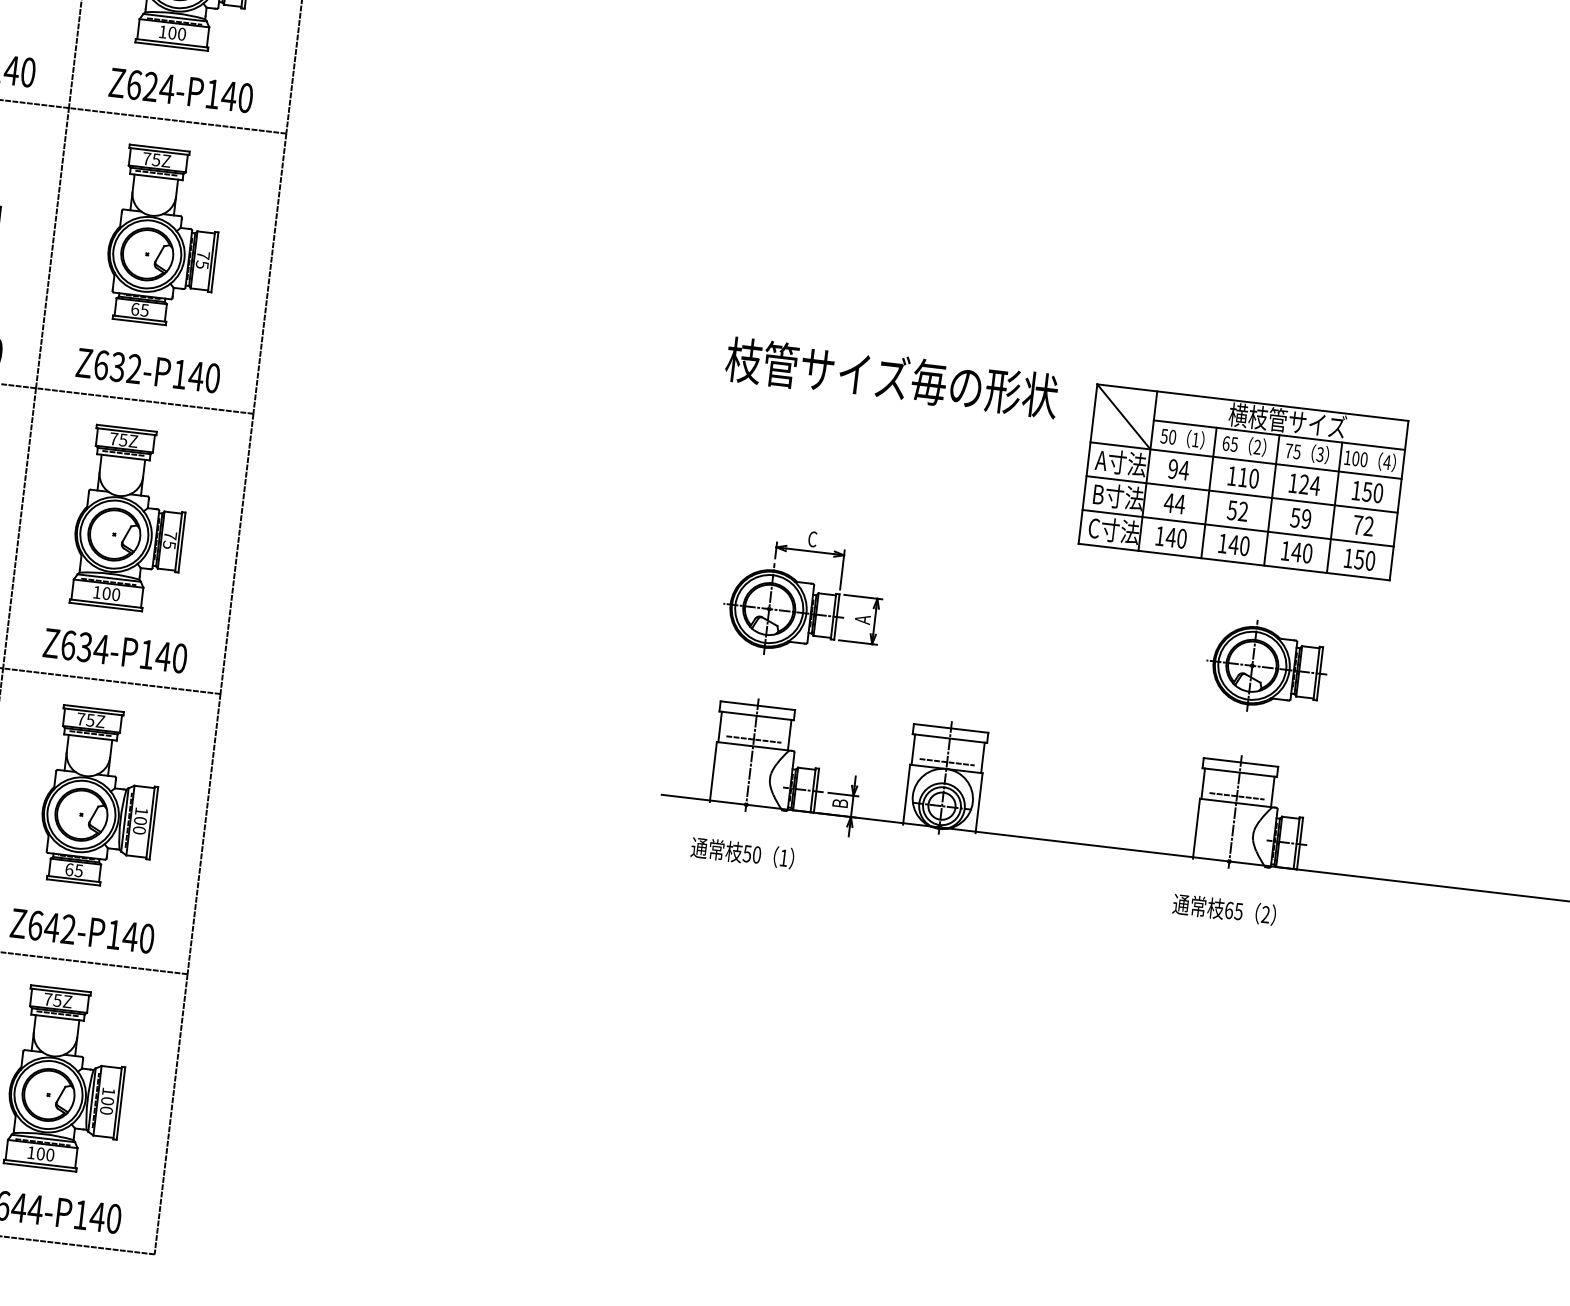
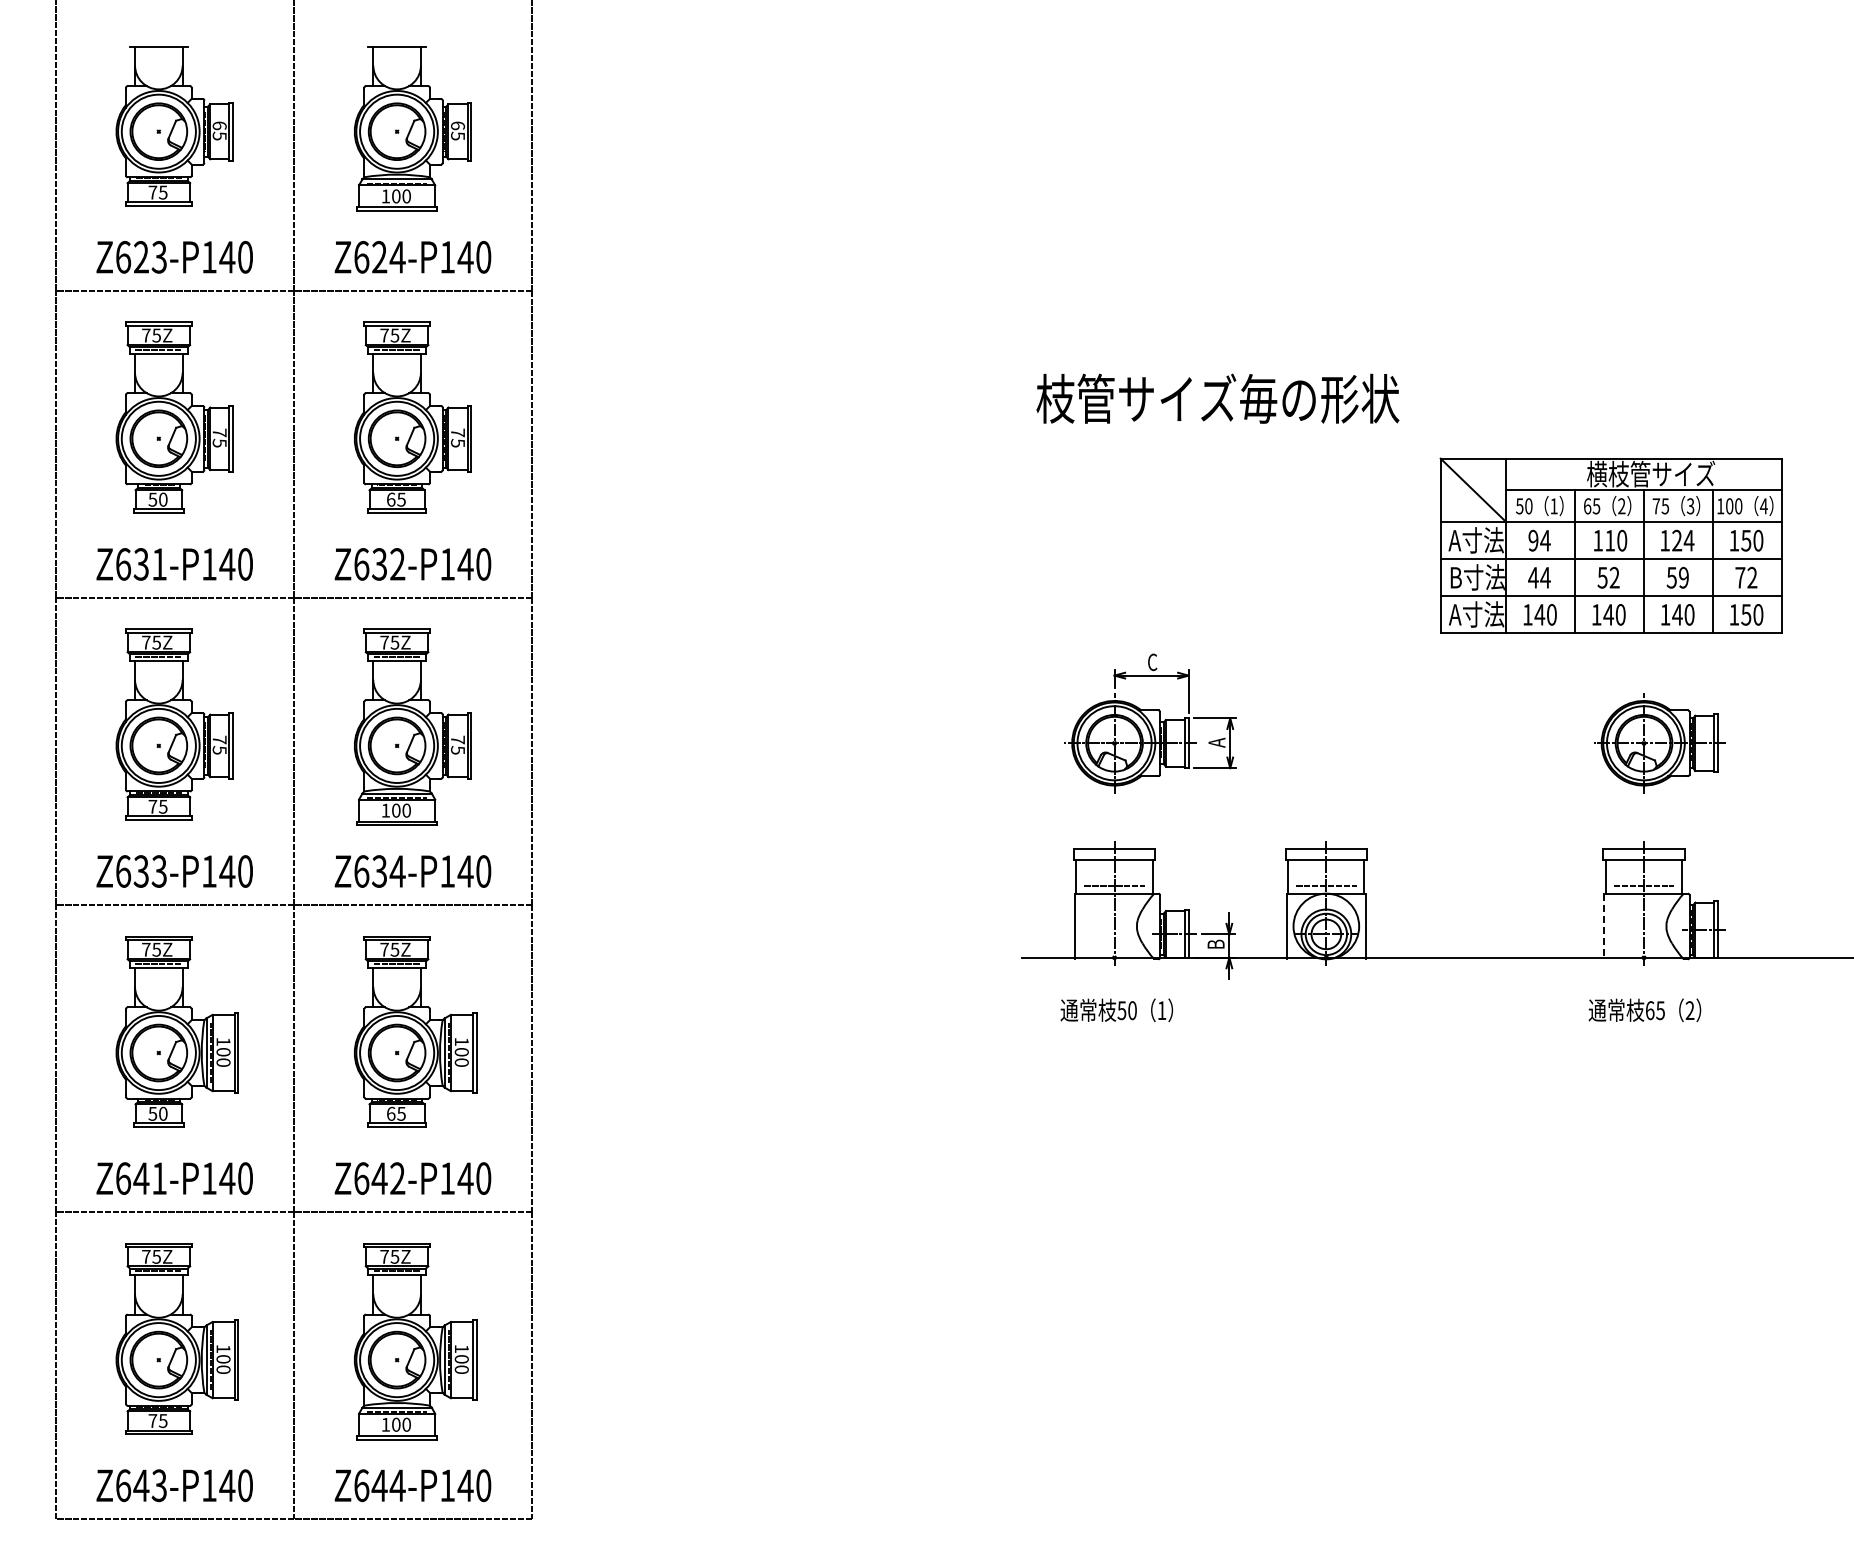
text: (891, 377) -> (1217, 398), moved
text: (1113, 530) -> (1476, 614), C寸法 -> A寸法
line: (1196, 828) -> (1604, 926), solid -> dashed

